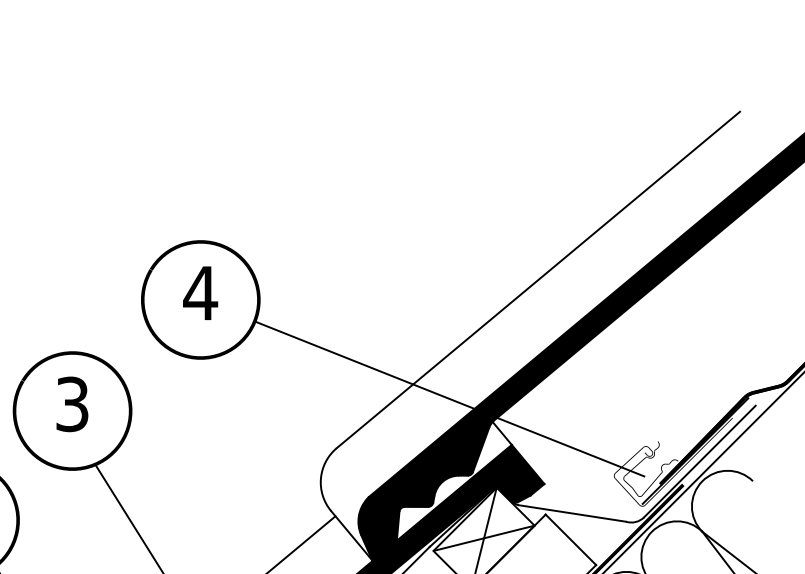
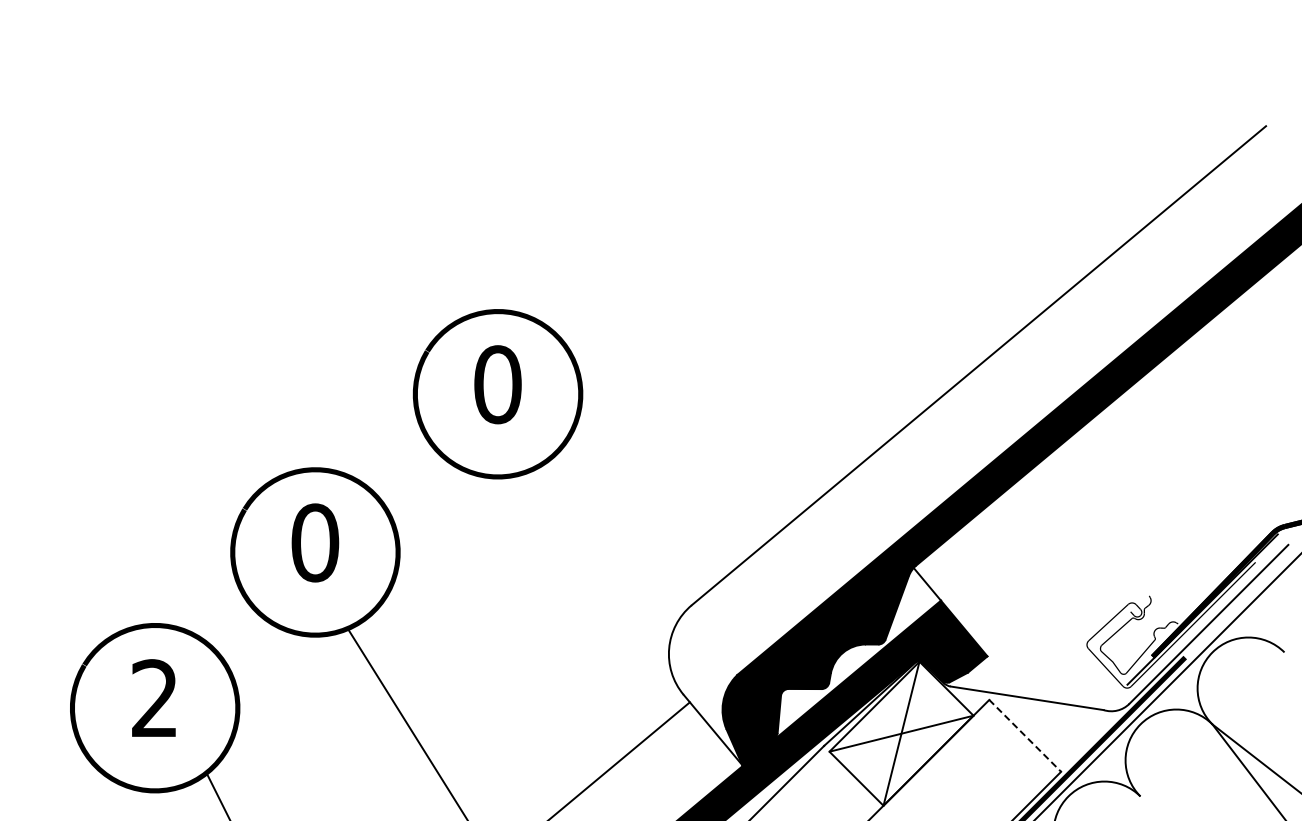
text: (200, 293) -> (497, 384), 4 -> 0
line: (448, 398) -> (851, 534), removed
text: (72, 404) -> (315, 542), 3 -> 0
line: (571, 539) -> (1025, 735), solid -> dashed

